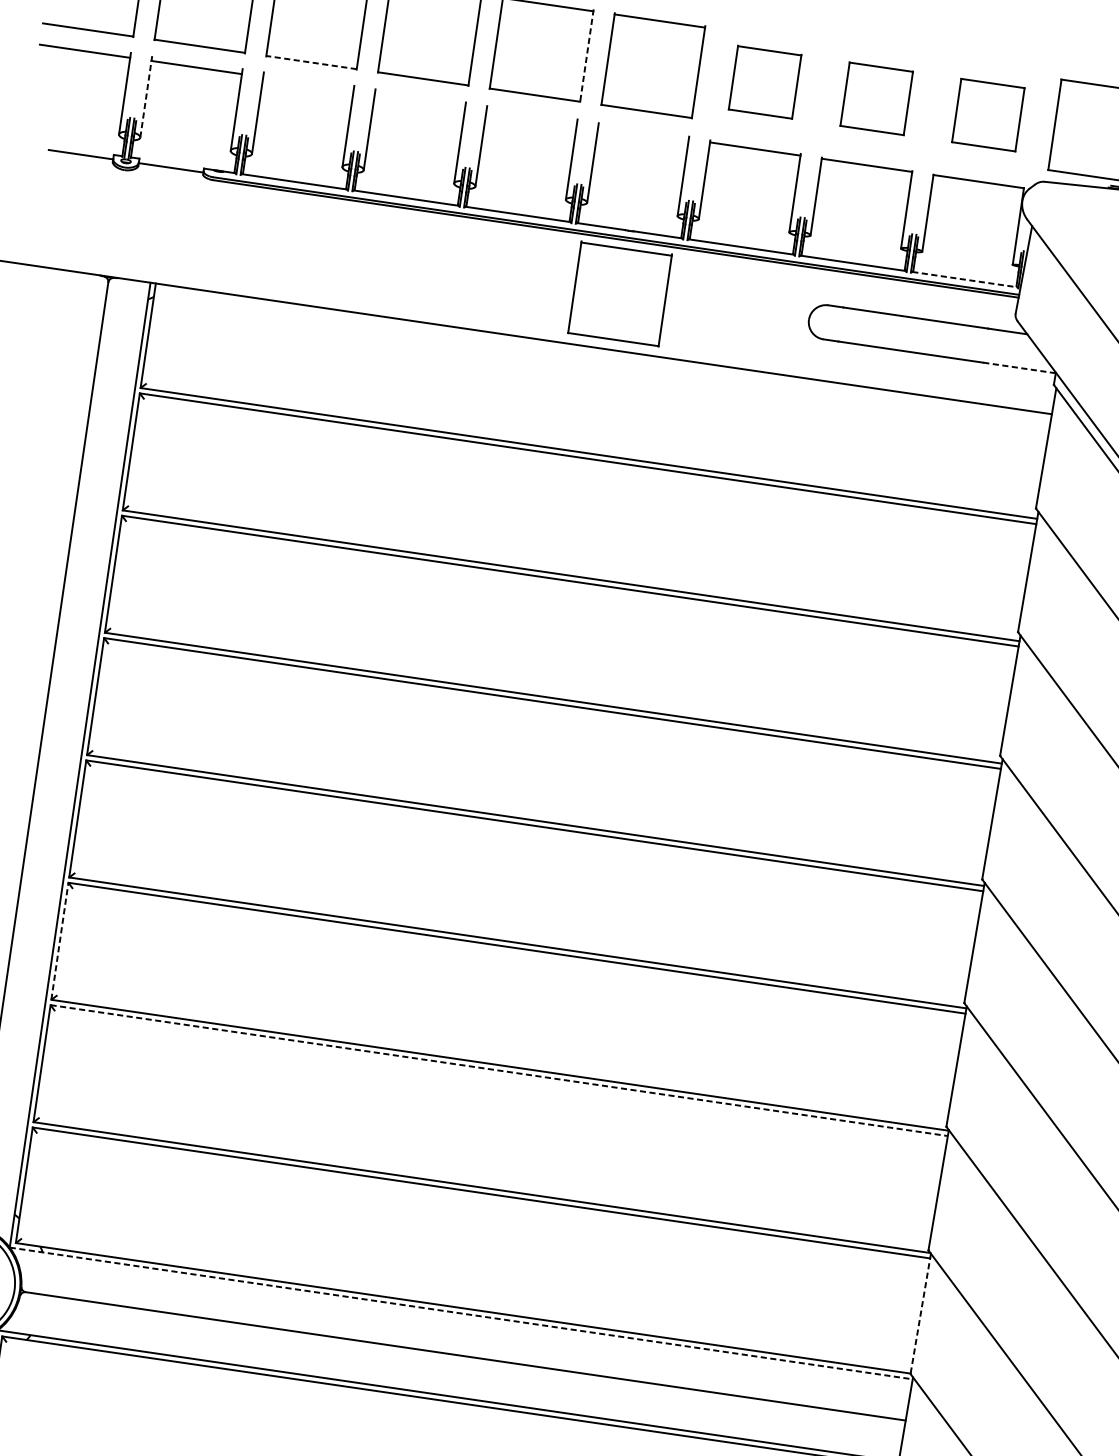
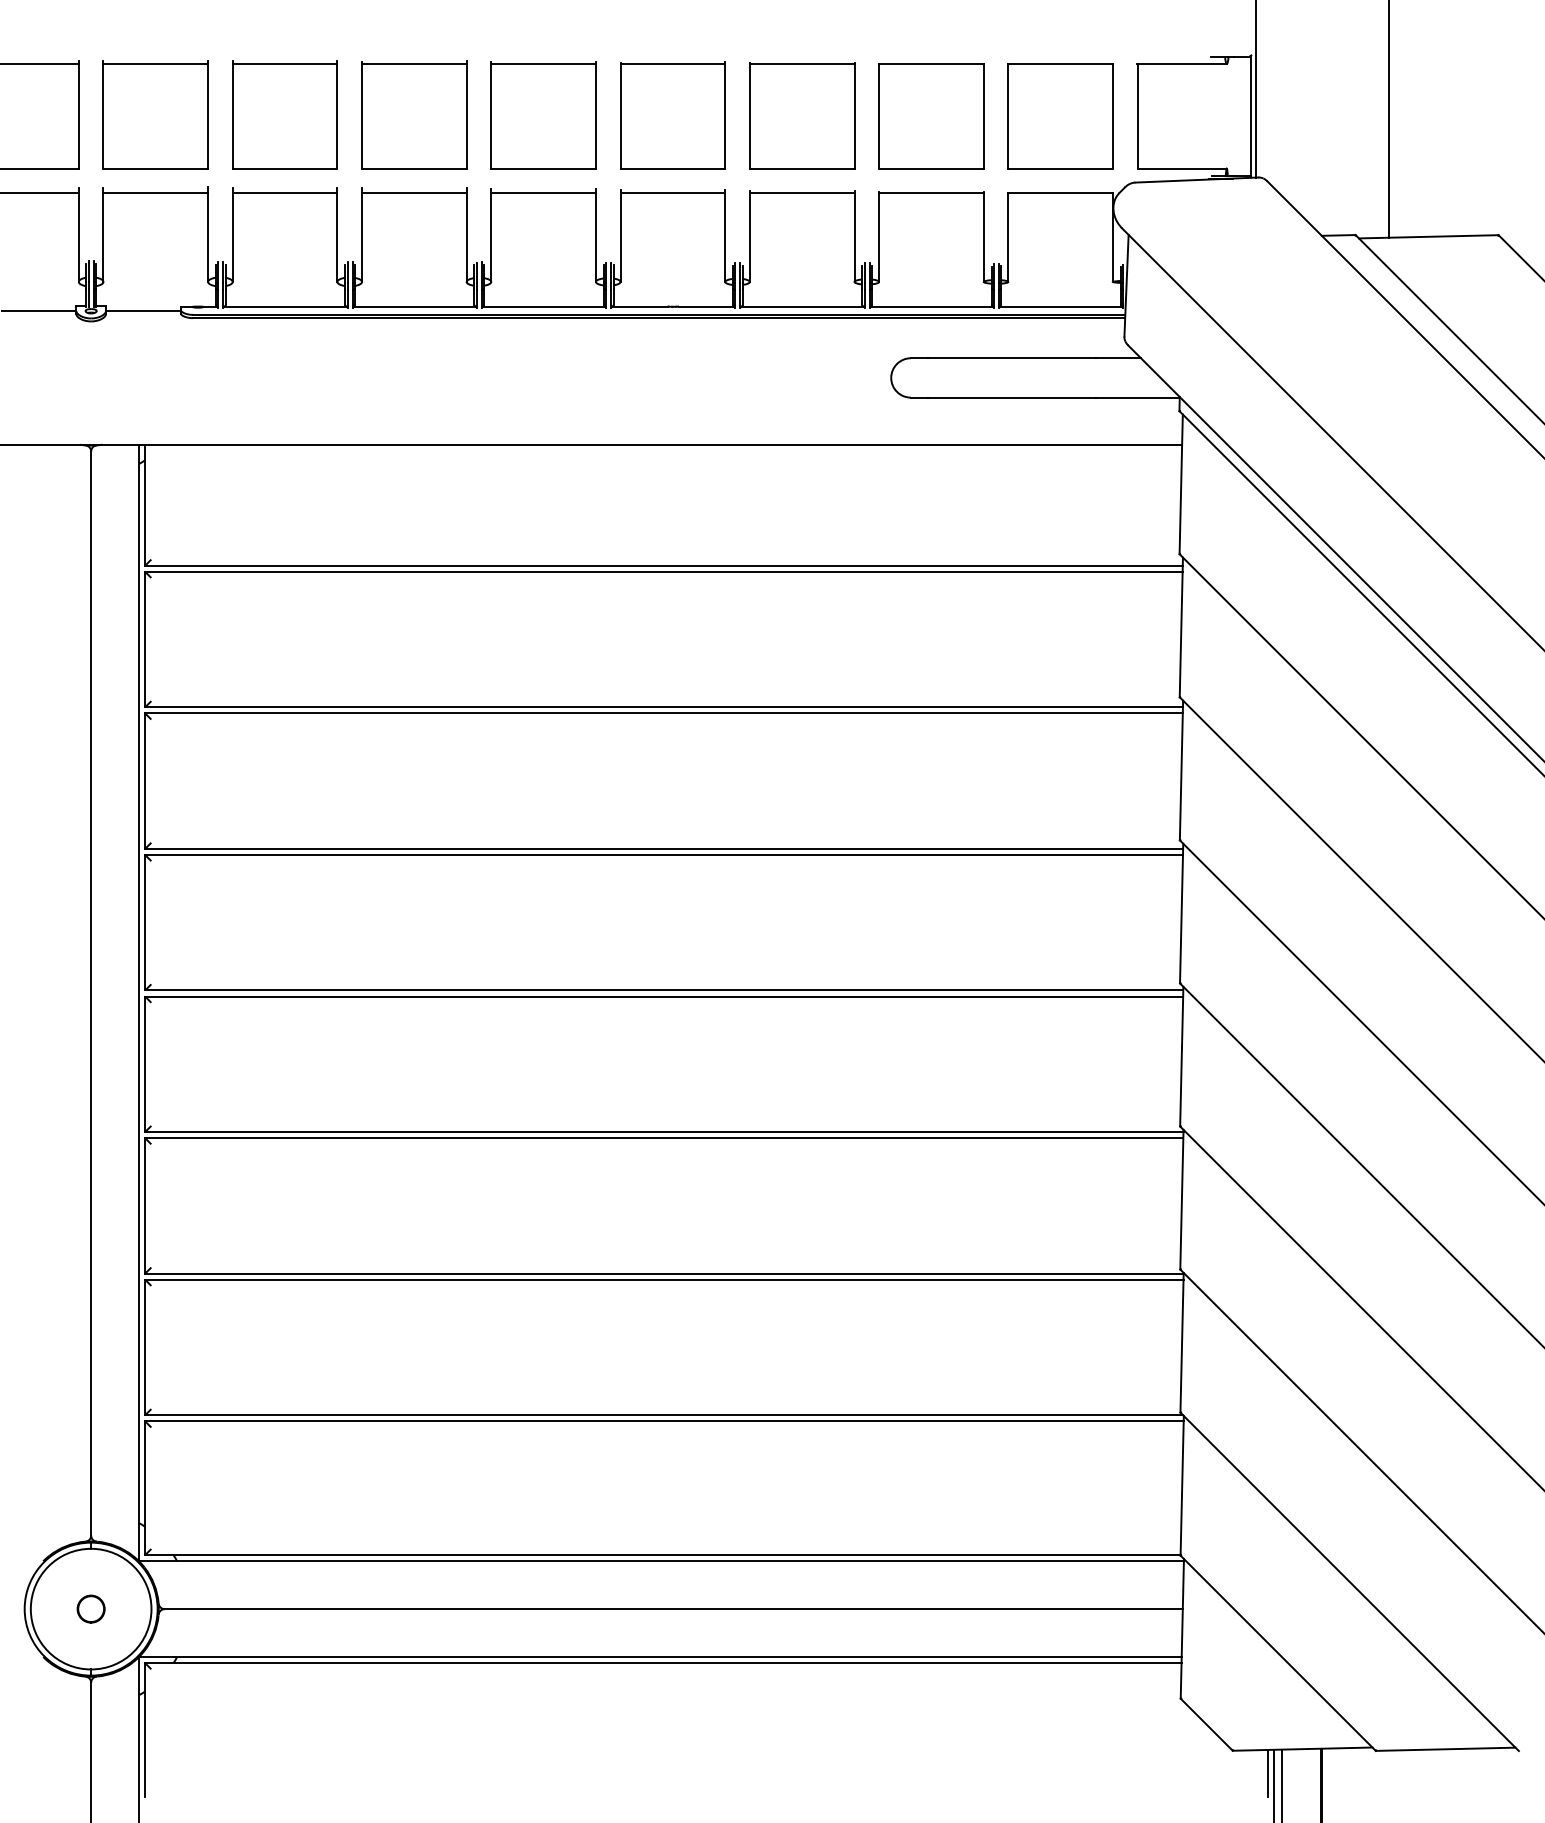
line: (586, 55) -> (595, 115), dashed -> solid
line: (311, 62) -> (284, 168), dashed -> solid
part: (765, 81) -> (802, 115), size x1.43
line: (307, 83) -> (284, 193), added
line: (146, 96) -> (103, 234), dashed -> solid
part: (876, 99) -> (931, 116), size x1.43
line: (420, 100) -> (414, 193), added
part: (988, 115) -> (1060, 116), size x1.43
line: (531, 116) -> (543, 193), added
line: (643, 132) -> (672, 193), added
line: (965, 279) -> (1061, 306), dashed -> solid
part: (619, 293) -> (672, 379), removed
line: (1019, 367) -> (1137, 397), dashed -> solid
line: (60, 940) -> (145, 1205), dashed -> solid
line: (499, 1070) -> (664, 1279), dashed -> solid
line: (461, 1313) -> (661, 1561), dashed -> solid
line: (921, 1313) -> (1182, 1485), dashed -> solid

